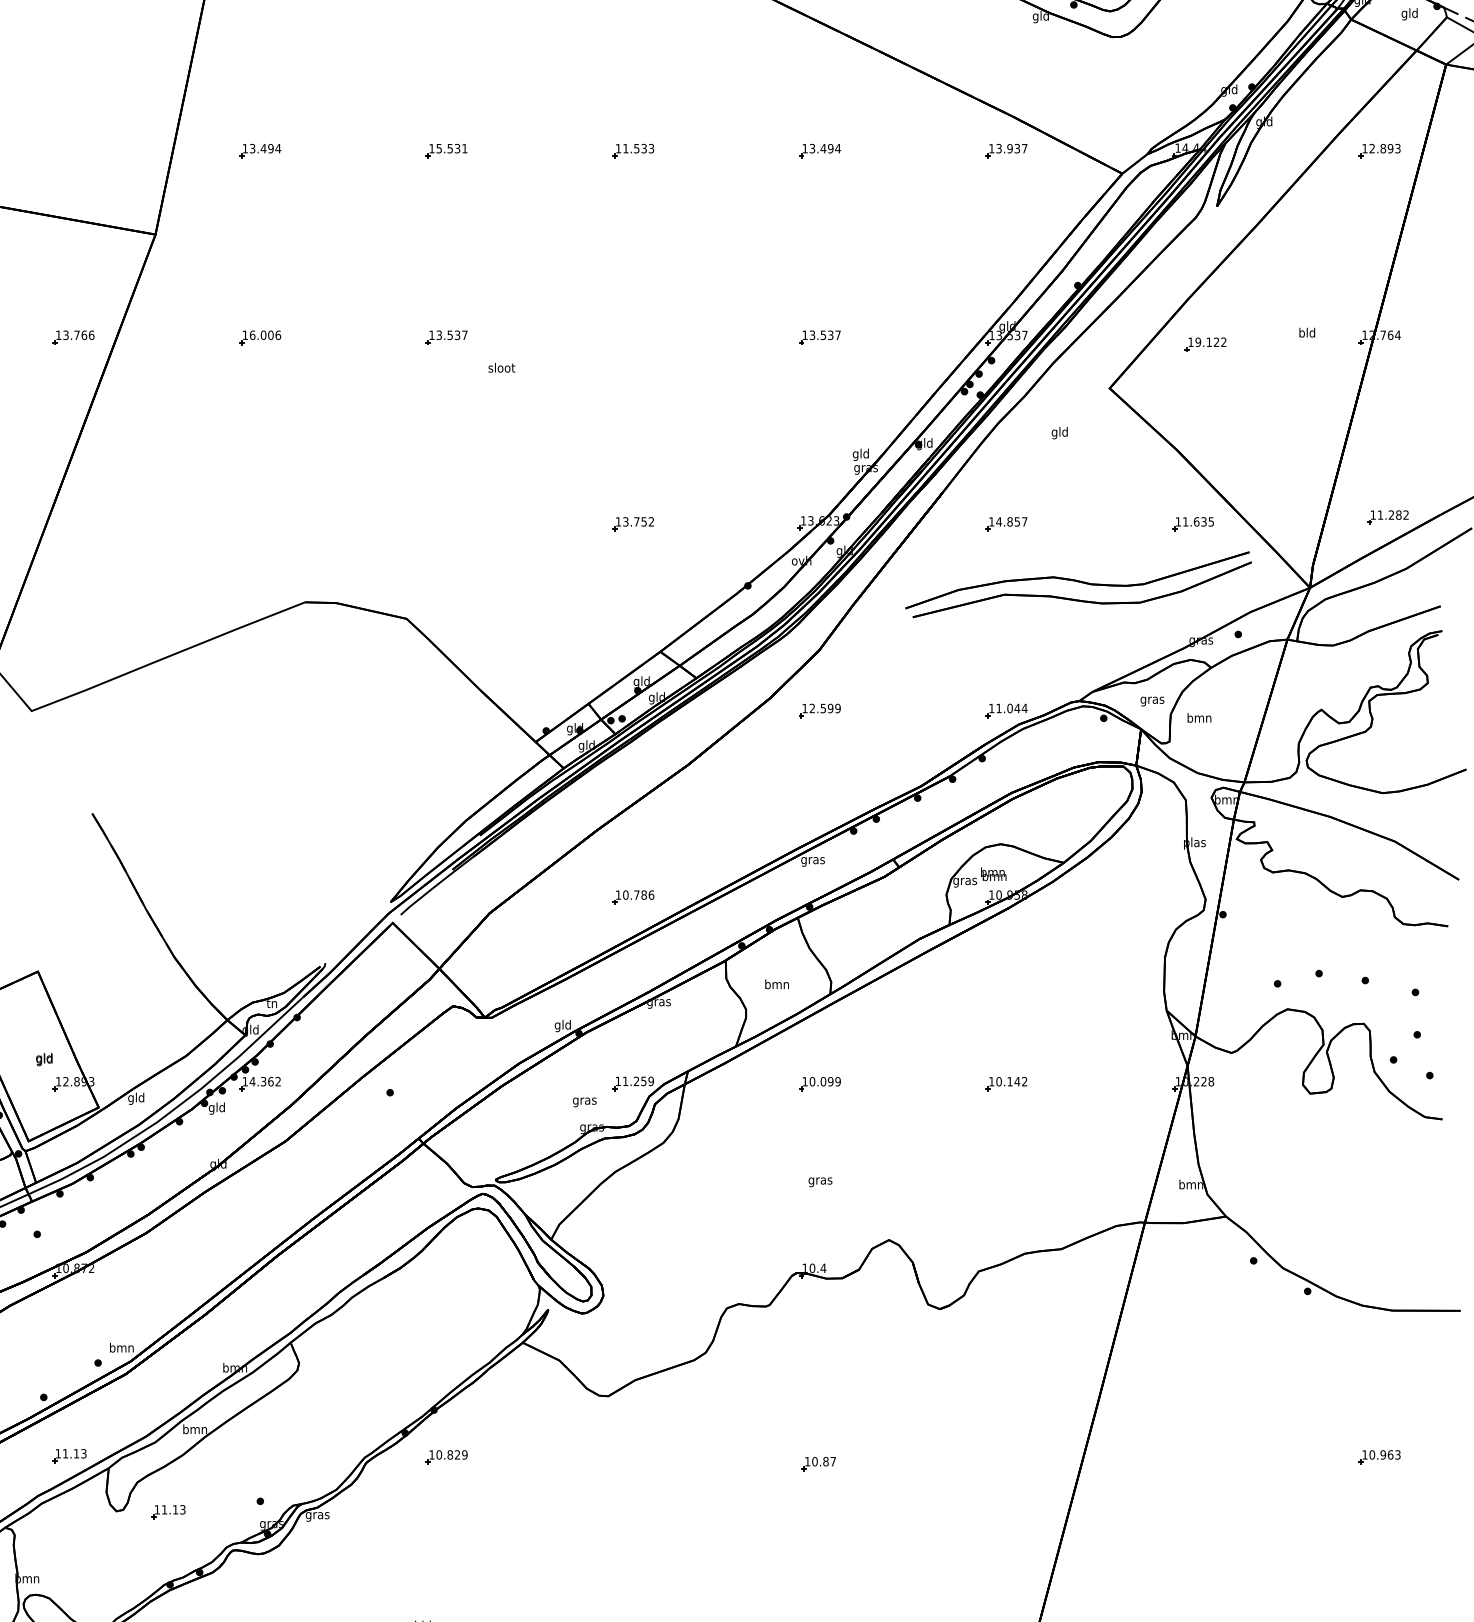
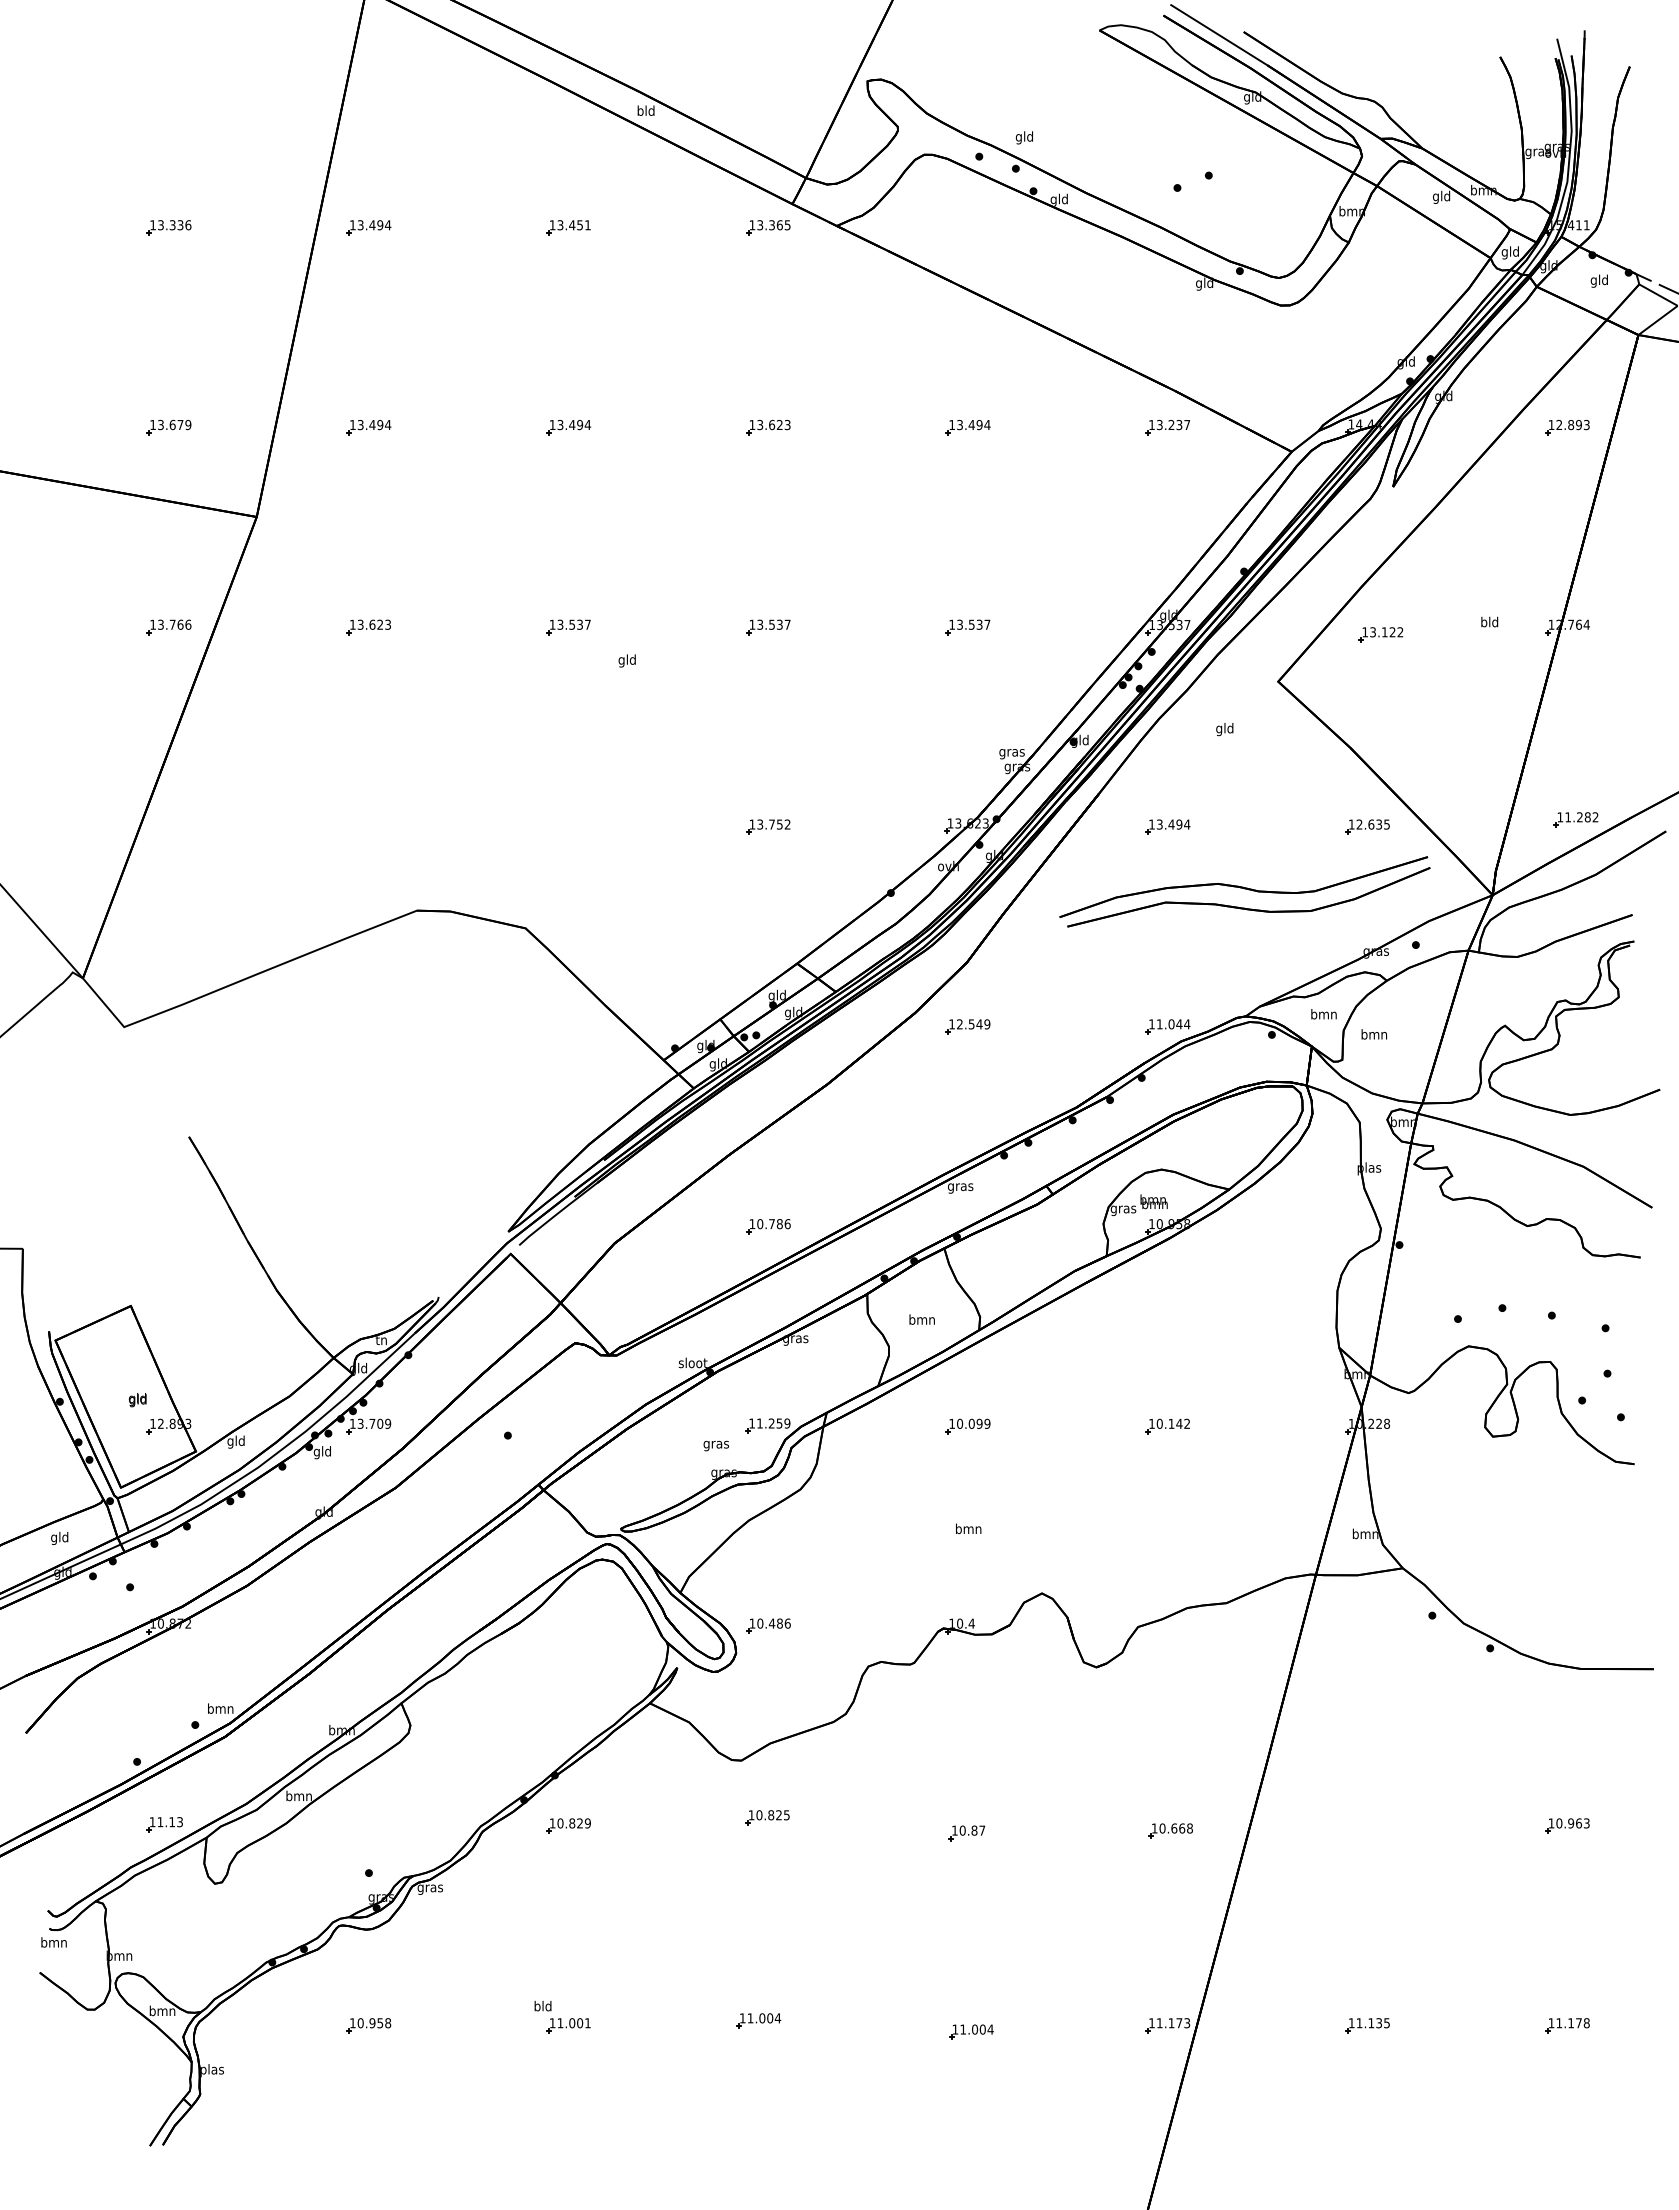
text: (634, 148) -> (769, 424), 11.533 -> 13.623
text: (452, 149) -> (574, 425), 15.531 -> 13.494
text: (1010, 149) -> (1171, 425), 13.937 -> 13.237
part: (73, 150) -> (168, 427), added
text: (265, 335) -> (374, 624), 16.006 -> 13.623
part: (633, 337) -> (768, 627), added
text: (1198, 342) -> (1373, 632), 19.122 -> 13.122
text: (501, 368) -> (627, 660), sloot -> gld
text: (860, 454) -> (1011, 752), gld -> gras
text: (1011, 521) -> (1173, 824), 14.857 -> 13.494
text: (1185, 521) -> (1359, 824), 11.635 -> 12.635
text: (1151, 700) -> (1323, 1015), gras -> bmn
text: (830, 708) -> (979, 1024), 12.599 -> 12.549
text: (562, 1025) -> (692, 1363), gld -> sloot
text: (265, 1081) -> (374, 1423), 14.362 -> 13.709
text: (820, 1180) -> (968, 1529), gras -> bmn
part: (633, 1270) -> (768, 1625), added
part: (632, 1449) -> (767, 1817), added
part: (1009, 1461) -> (1170, 1830), added
part: (168, 1511) -> (270, 1884), removed

